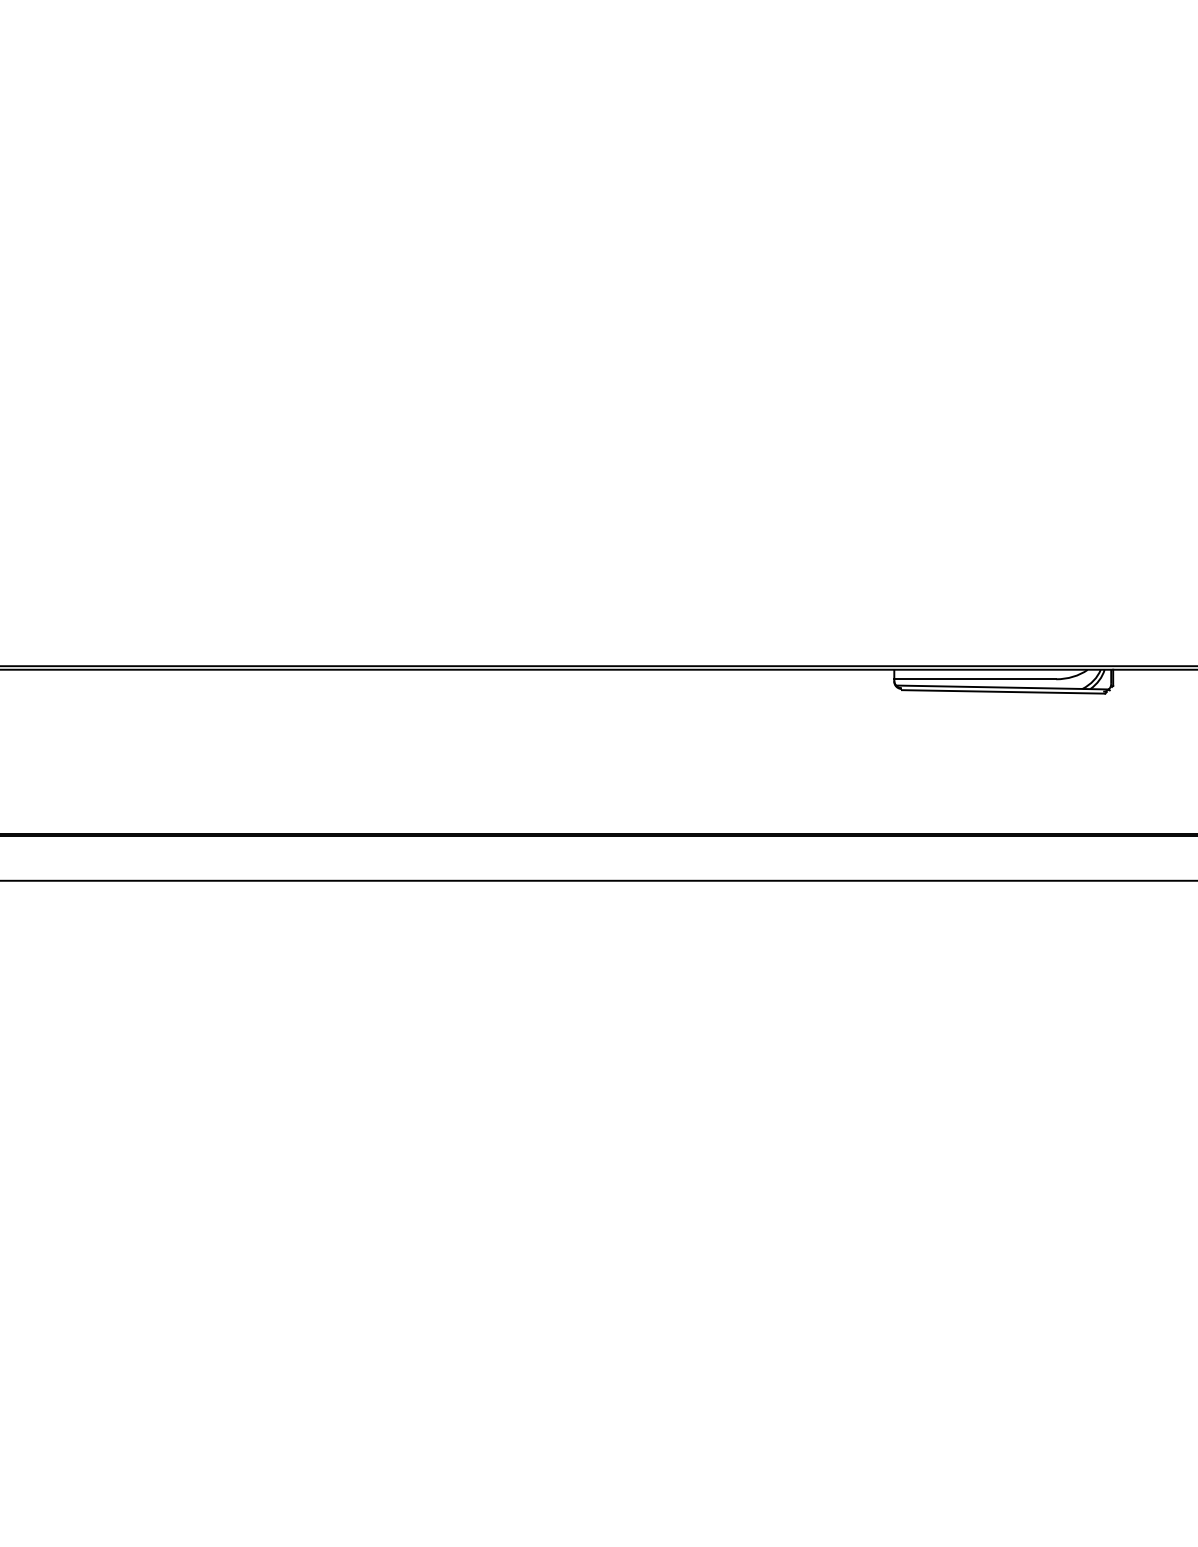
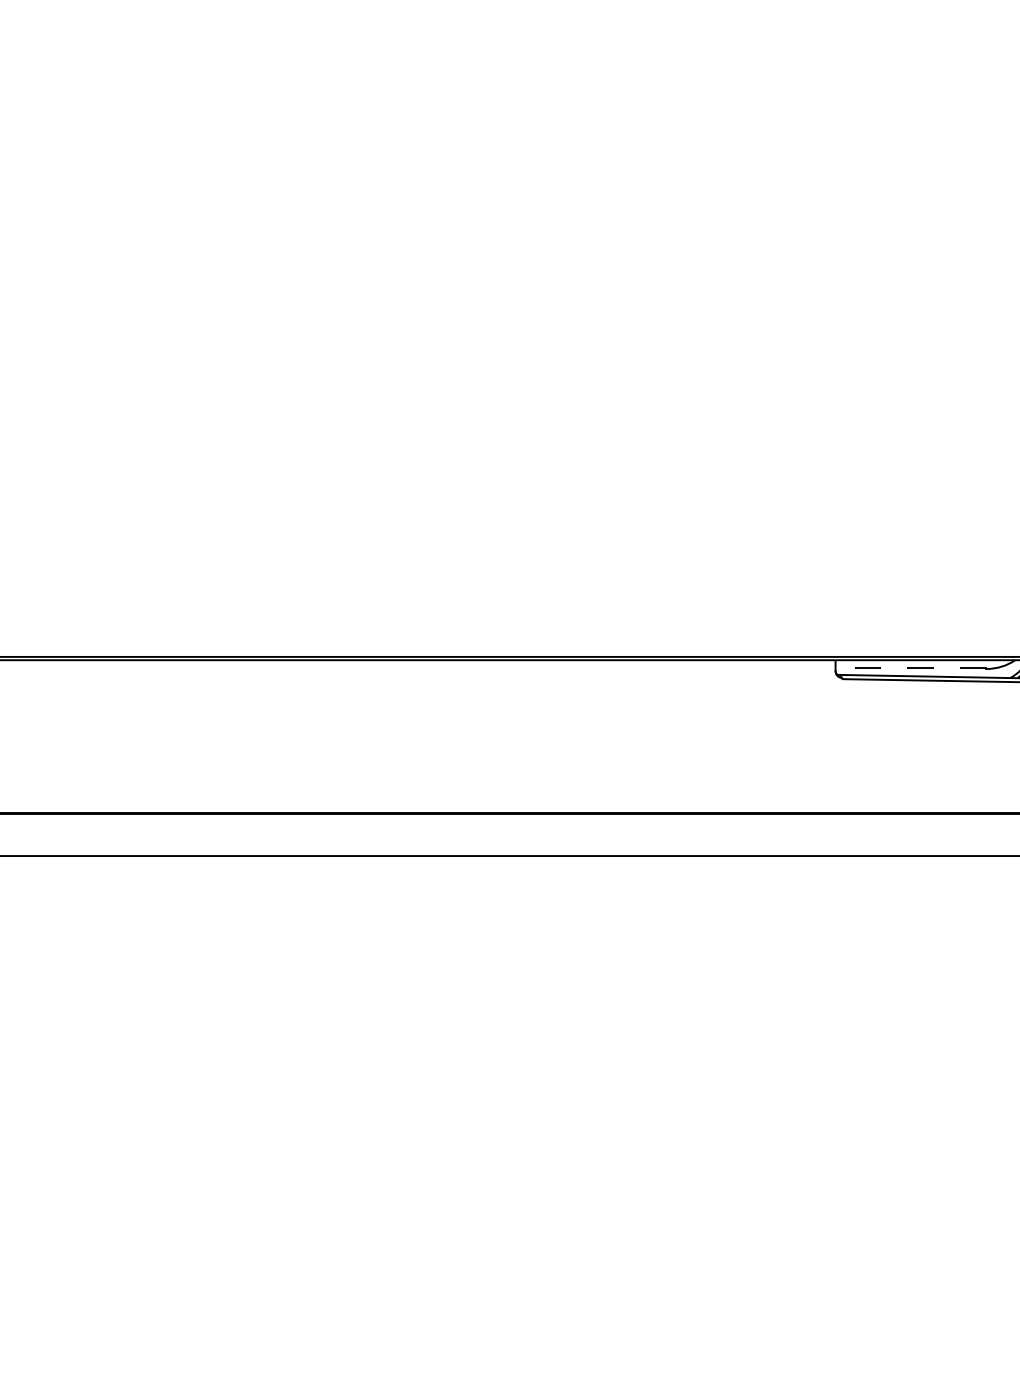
line: (975, 678) -> (910, 668), solid -> dashed

